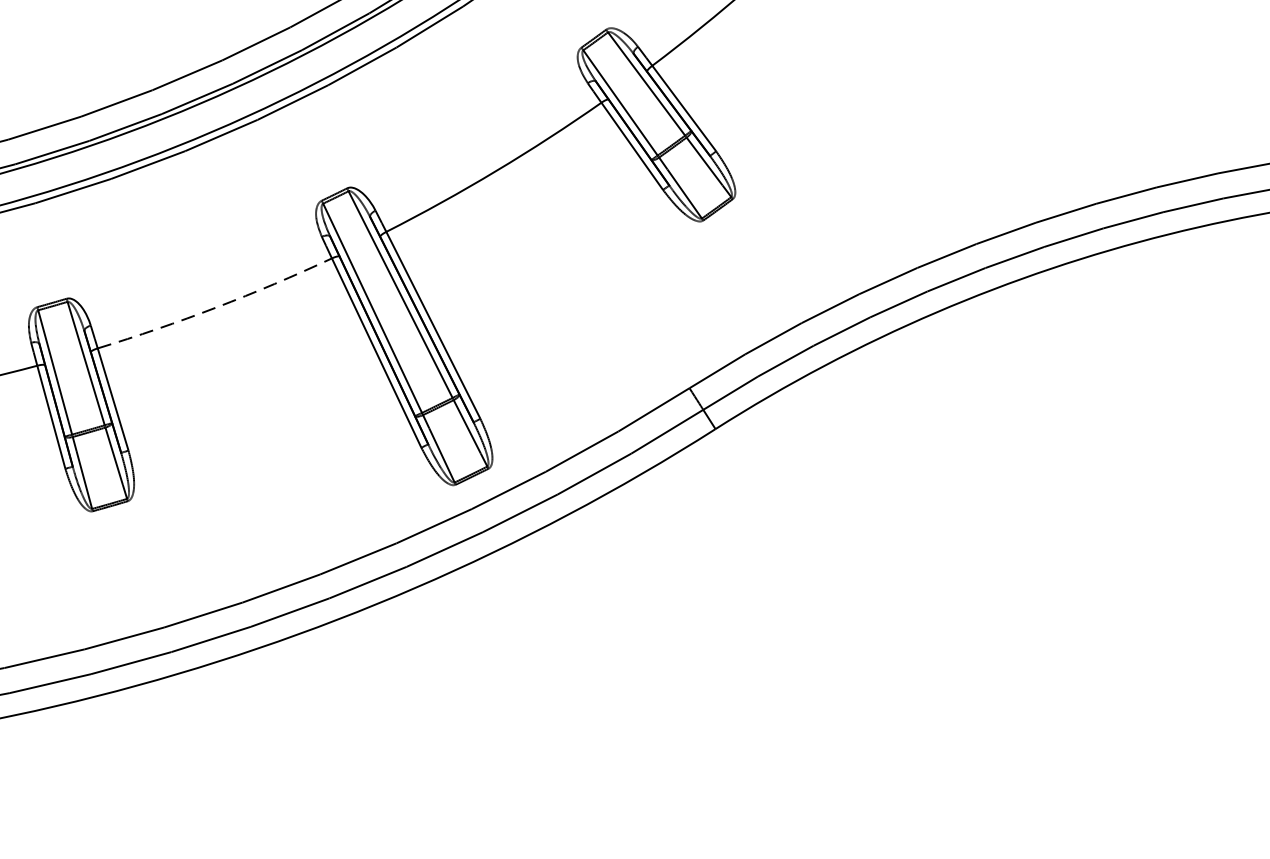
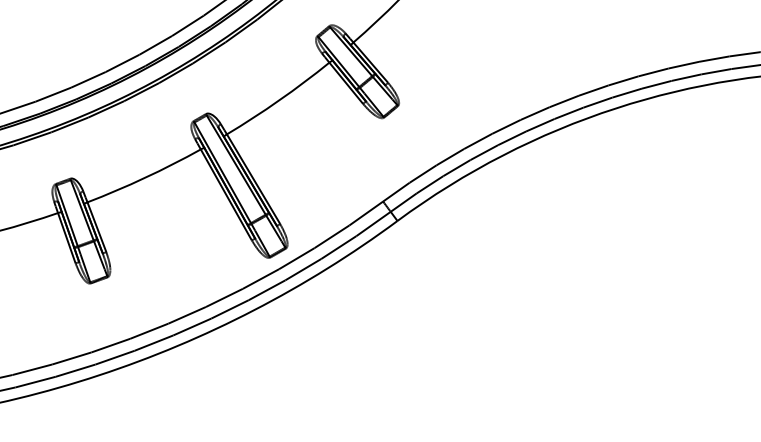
arc: (217, 306) -> (145, 177), dashed -> solid

